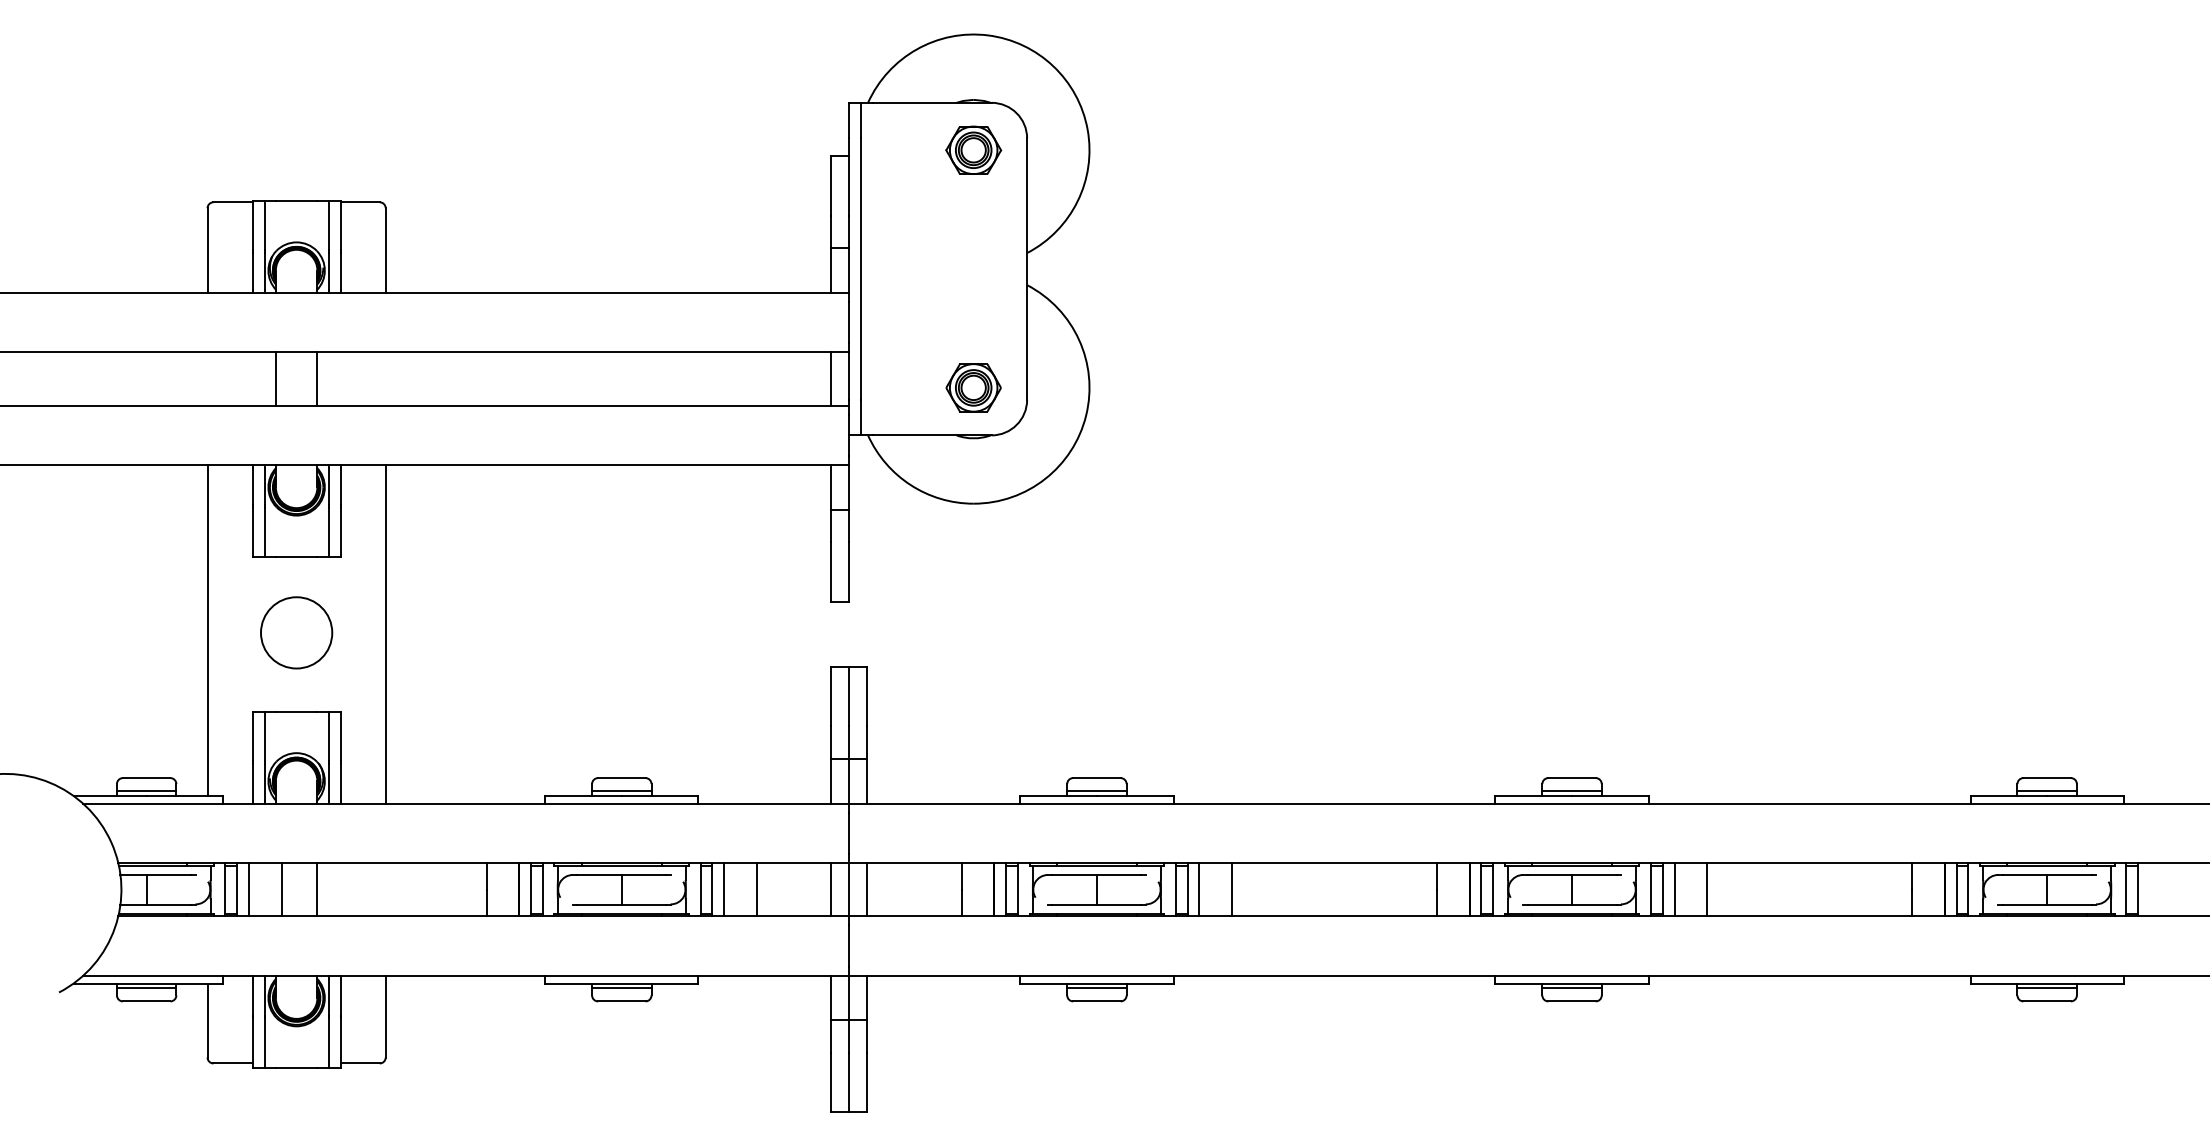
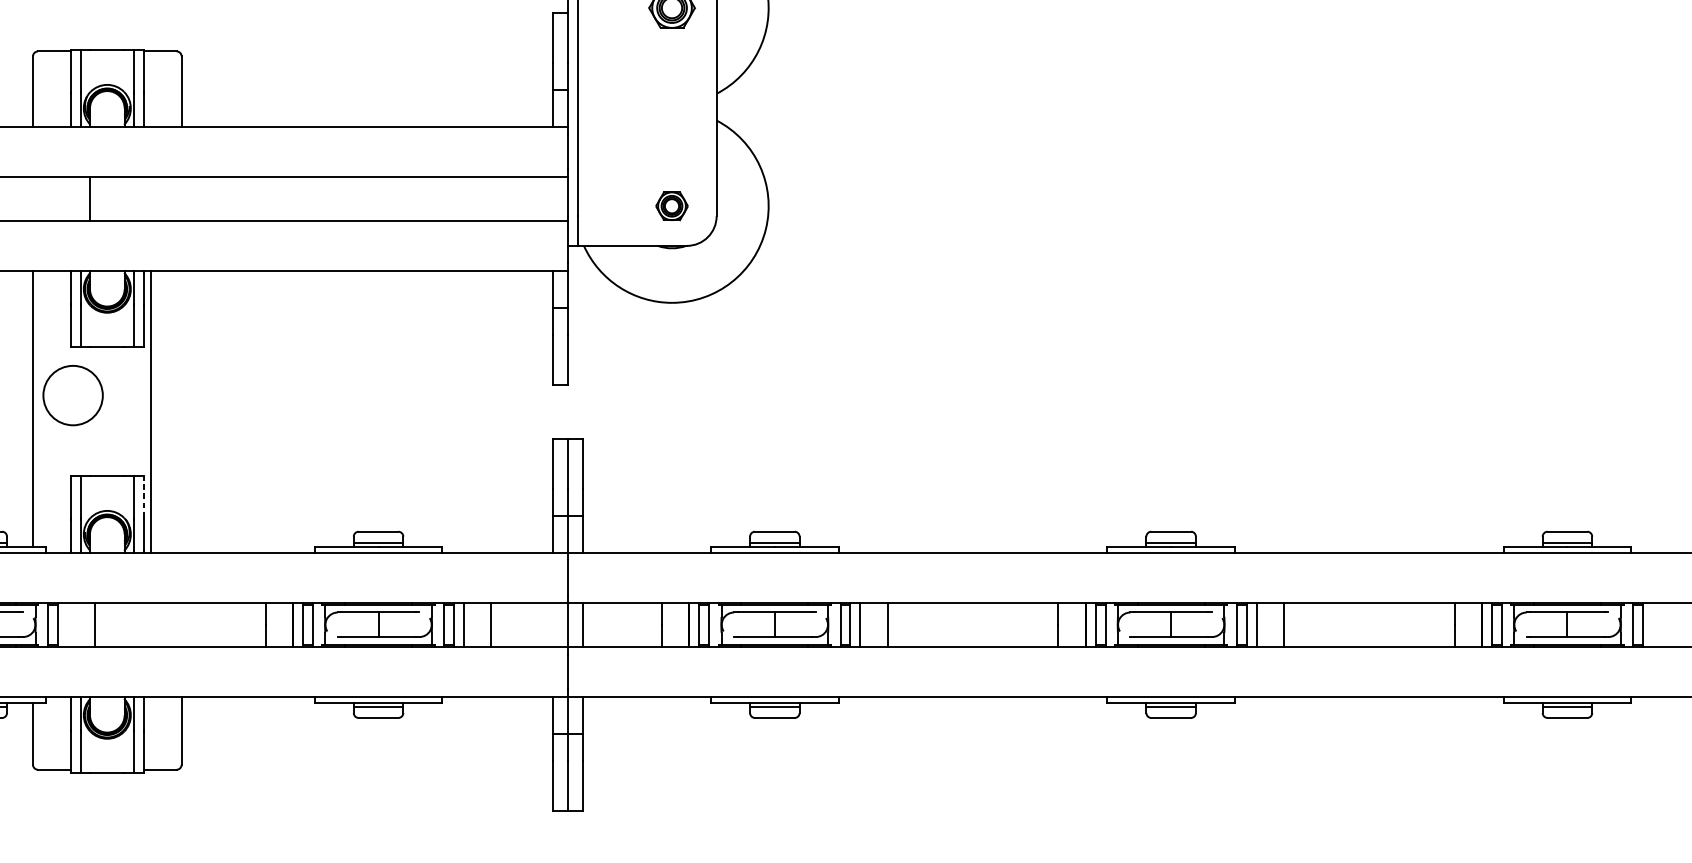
line: (317, 378) -> (124, 198), removed
line: (831, 378) -> (553, 198), removed
part: (973, 387) -> (671, 205), size x0.7
circle: (296, 632) -> (73, 395), moved
line: (385, 634) -> (150, 411), moved
line: (340, 736) -> (143, 497), solid -> dashed
line: (249, 889) -> (68, 624), removed
line: (317, 889) -> (124, 624), removed
line: (831, 889) -> (553, 624), removed

